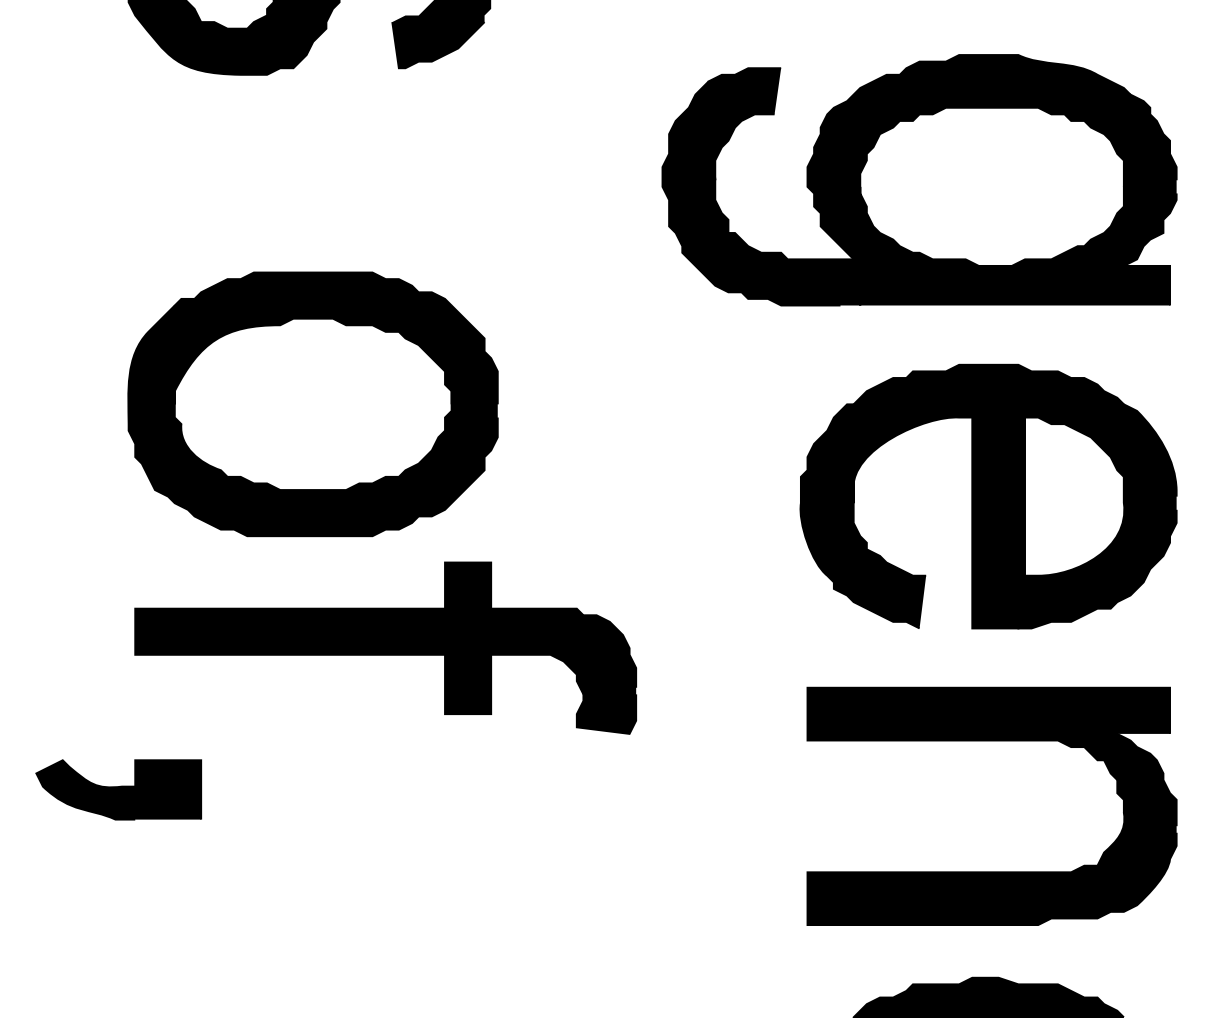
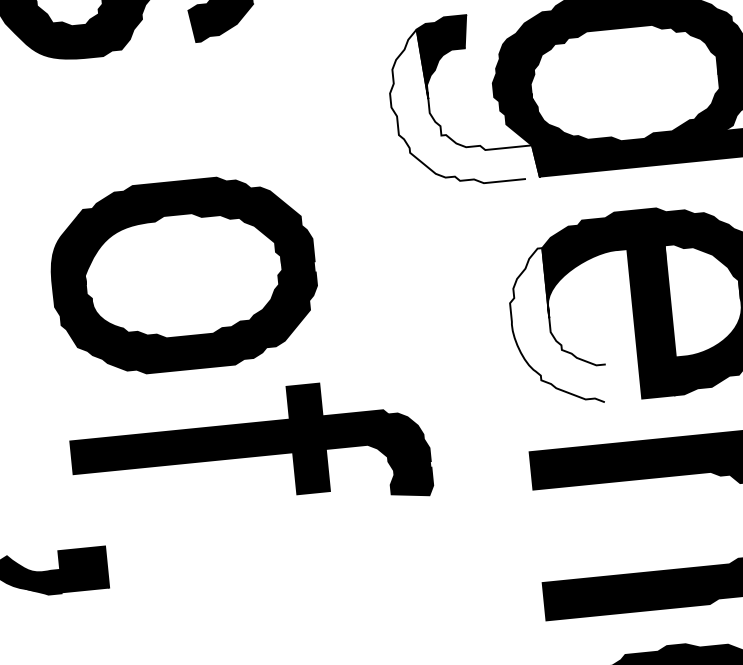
fill: (761, 193) -> (462, 105), removed
part: (312, 404) -> (183, 275), moved
fill: (863, 516) -> (557, 326), removed
part: (385, 647) -> (250, 451), moved

